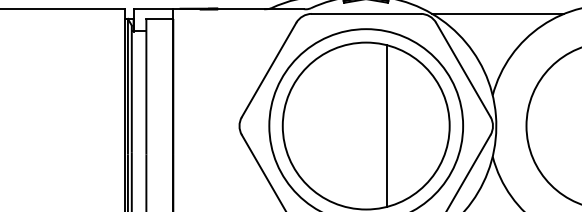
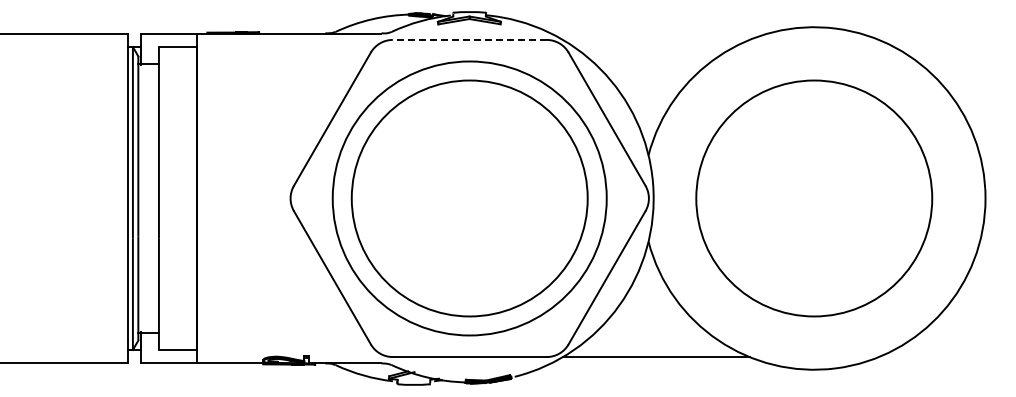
line: (366, 13) -> (469, 39), solid -> dashed
line: (497, 13) -> (655, 39), removed
line: (386, 126) -> (498, 198), removed

